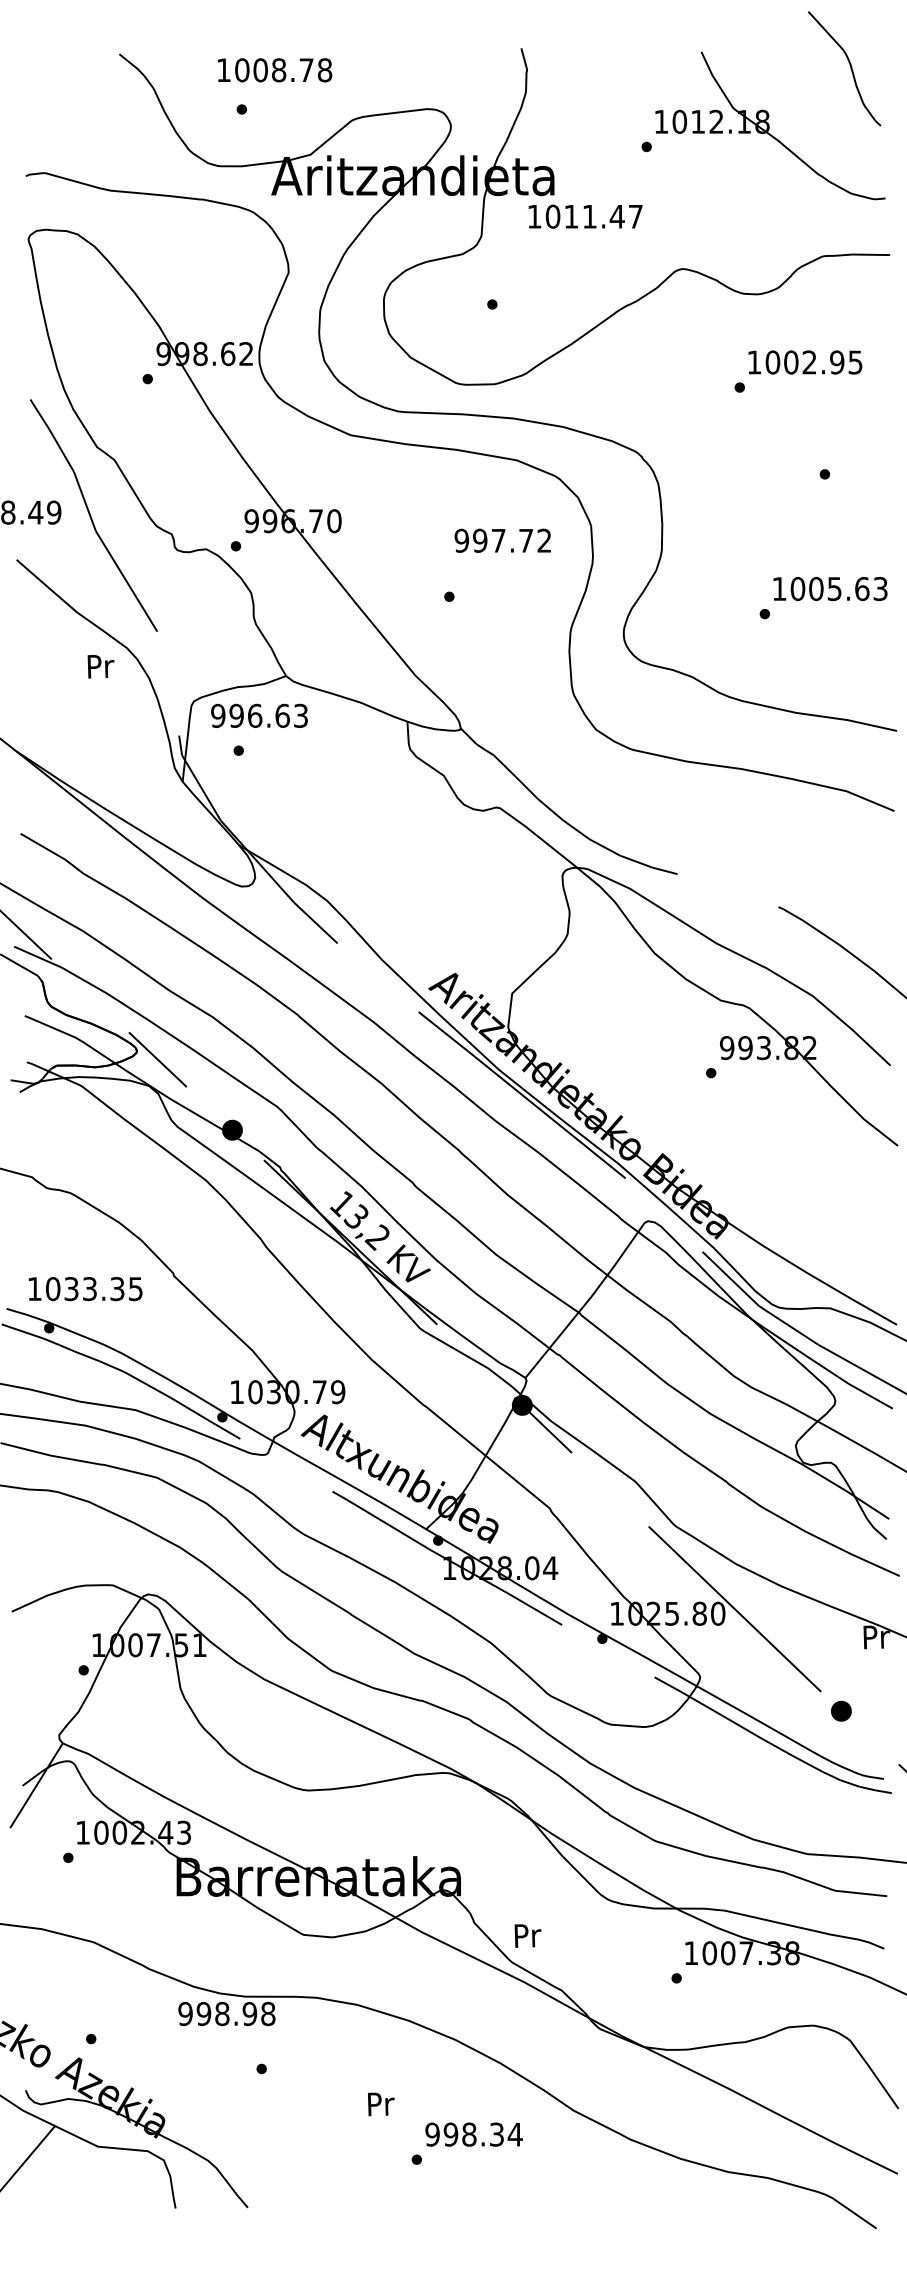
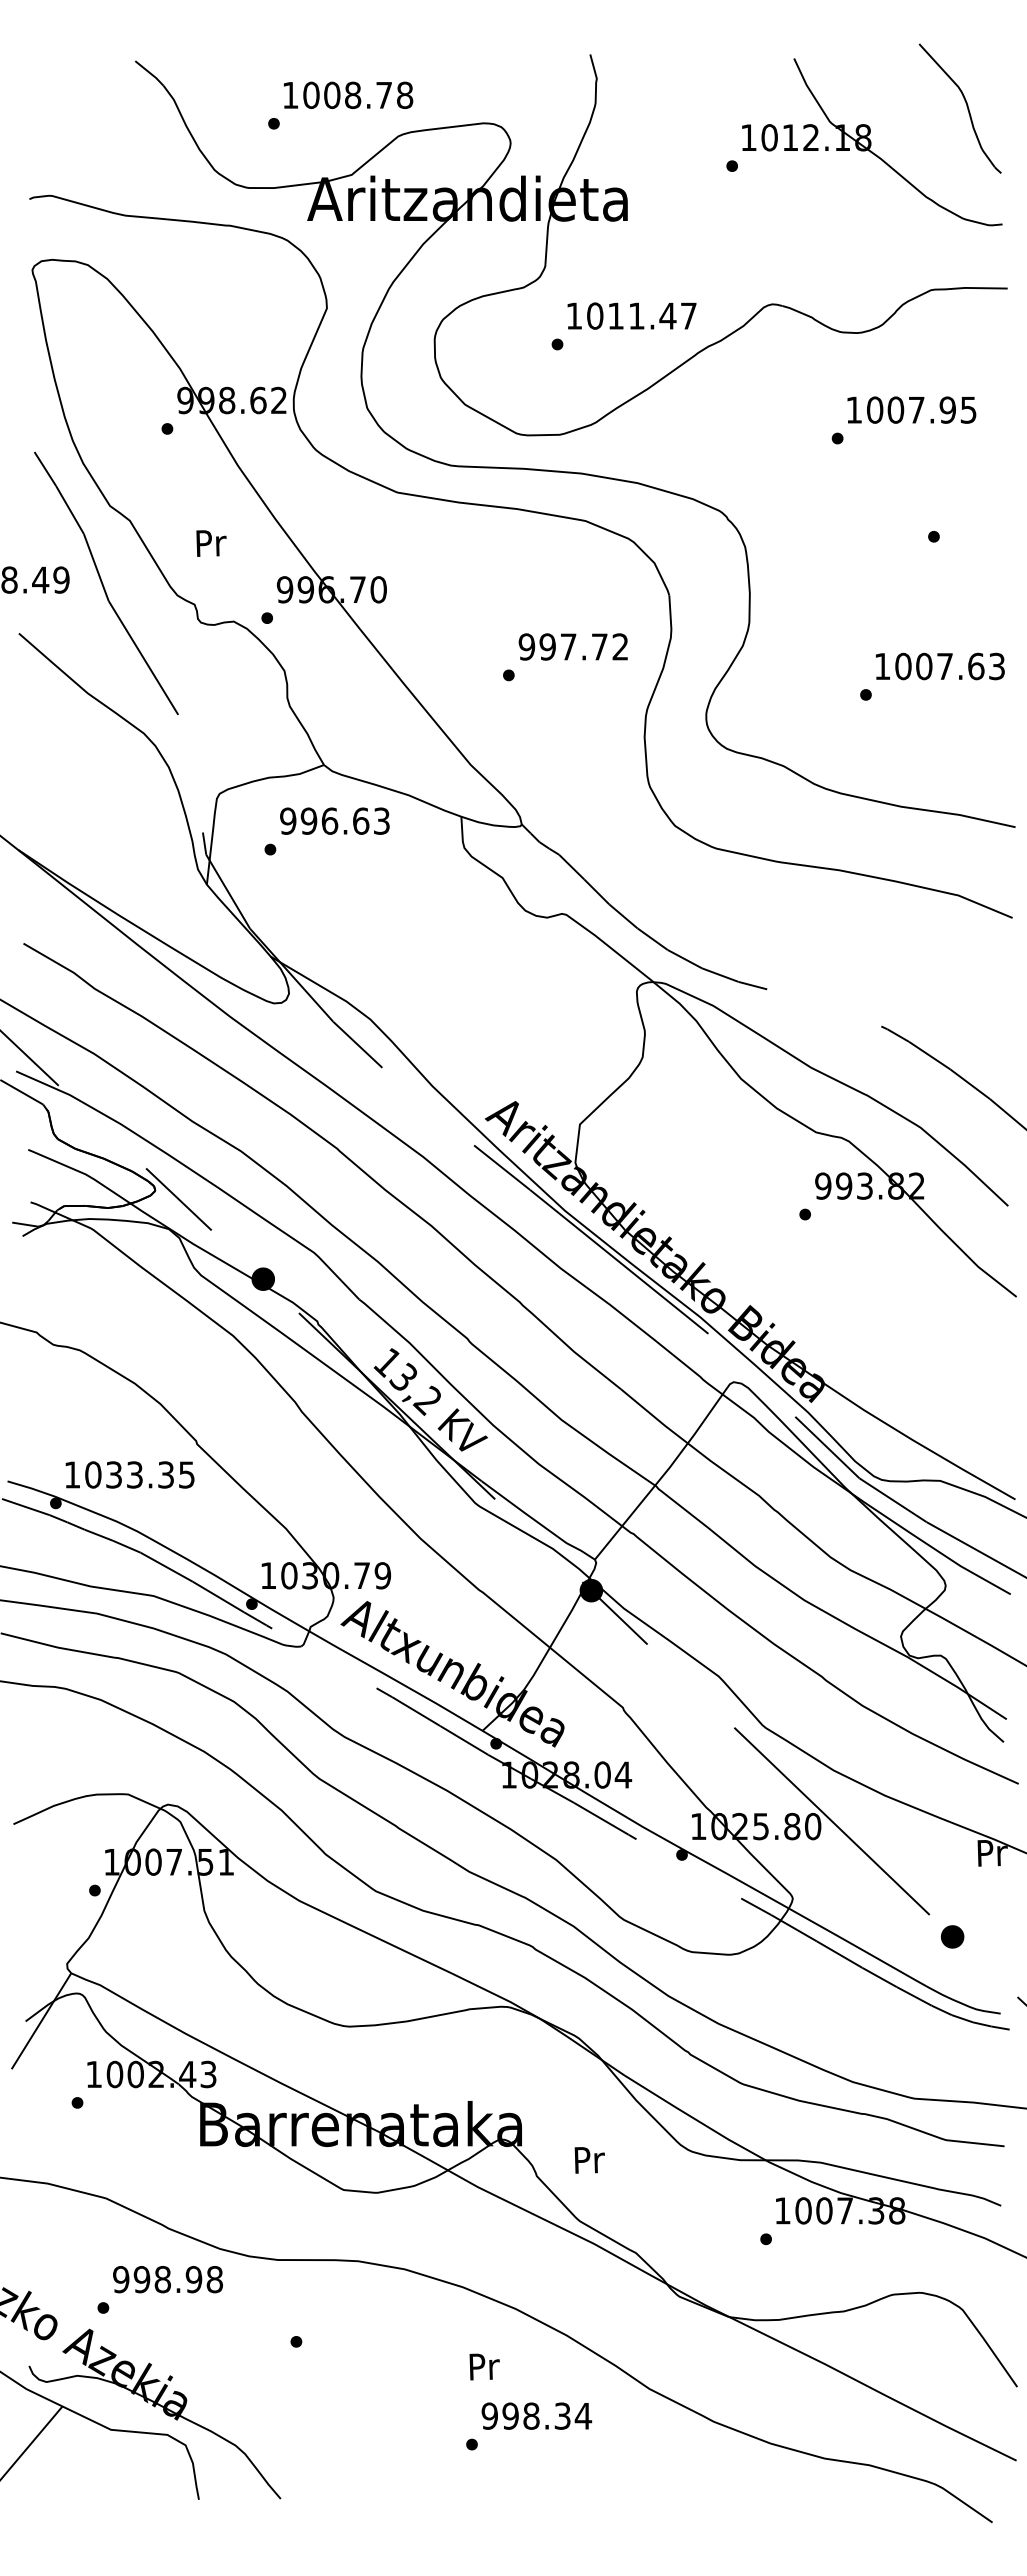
part: (850, 66) -> (966, 106), moved
text: (275, 69) -> (348, 94), moved
text: (585, 216) -> (631, 315), moved
text: (809, 361) -> (916, 409), 1002.95 -> 1007.95
text: (502, 540) -> (572, 646), moved
text: (834, 588) -> (944, 666), 1005.63 -> 1007.63
text: (101, 666) -> (211, 543), moved
text: (259, 715) -> (334, 820), moved
text: (85, 1288) -> (129, 1474), moved
text: (527, 1936) -> (589, 2160), moved
text: (226, 2013) -> (167, 2279), moved
text: (381, 2103) -> (484, 2366), moved

